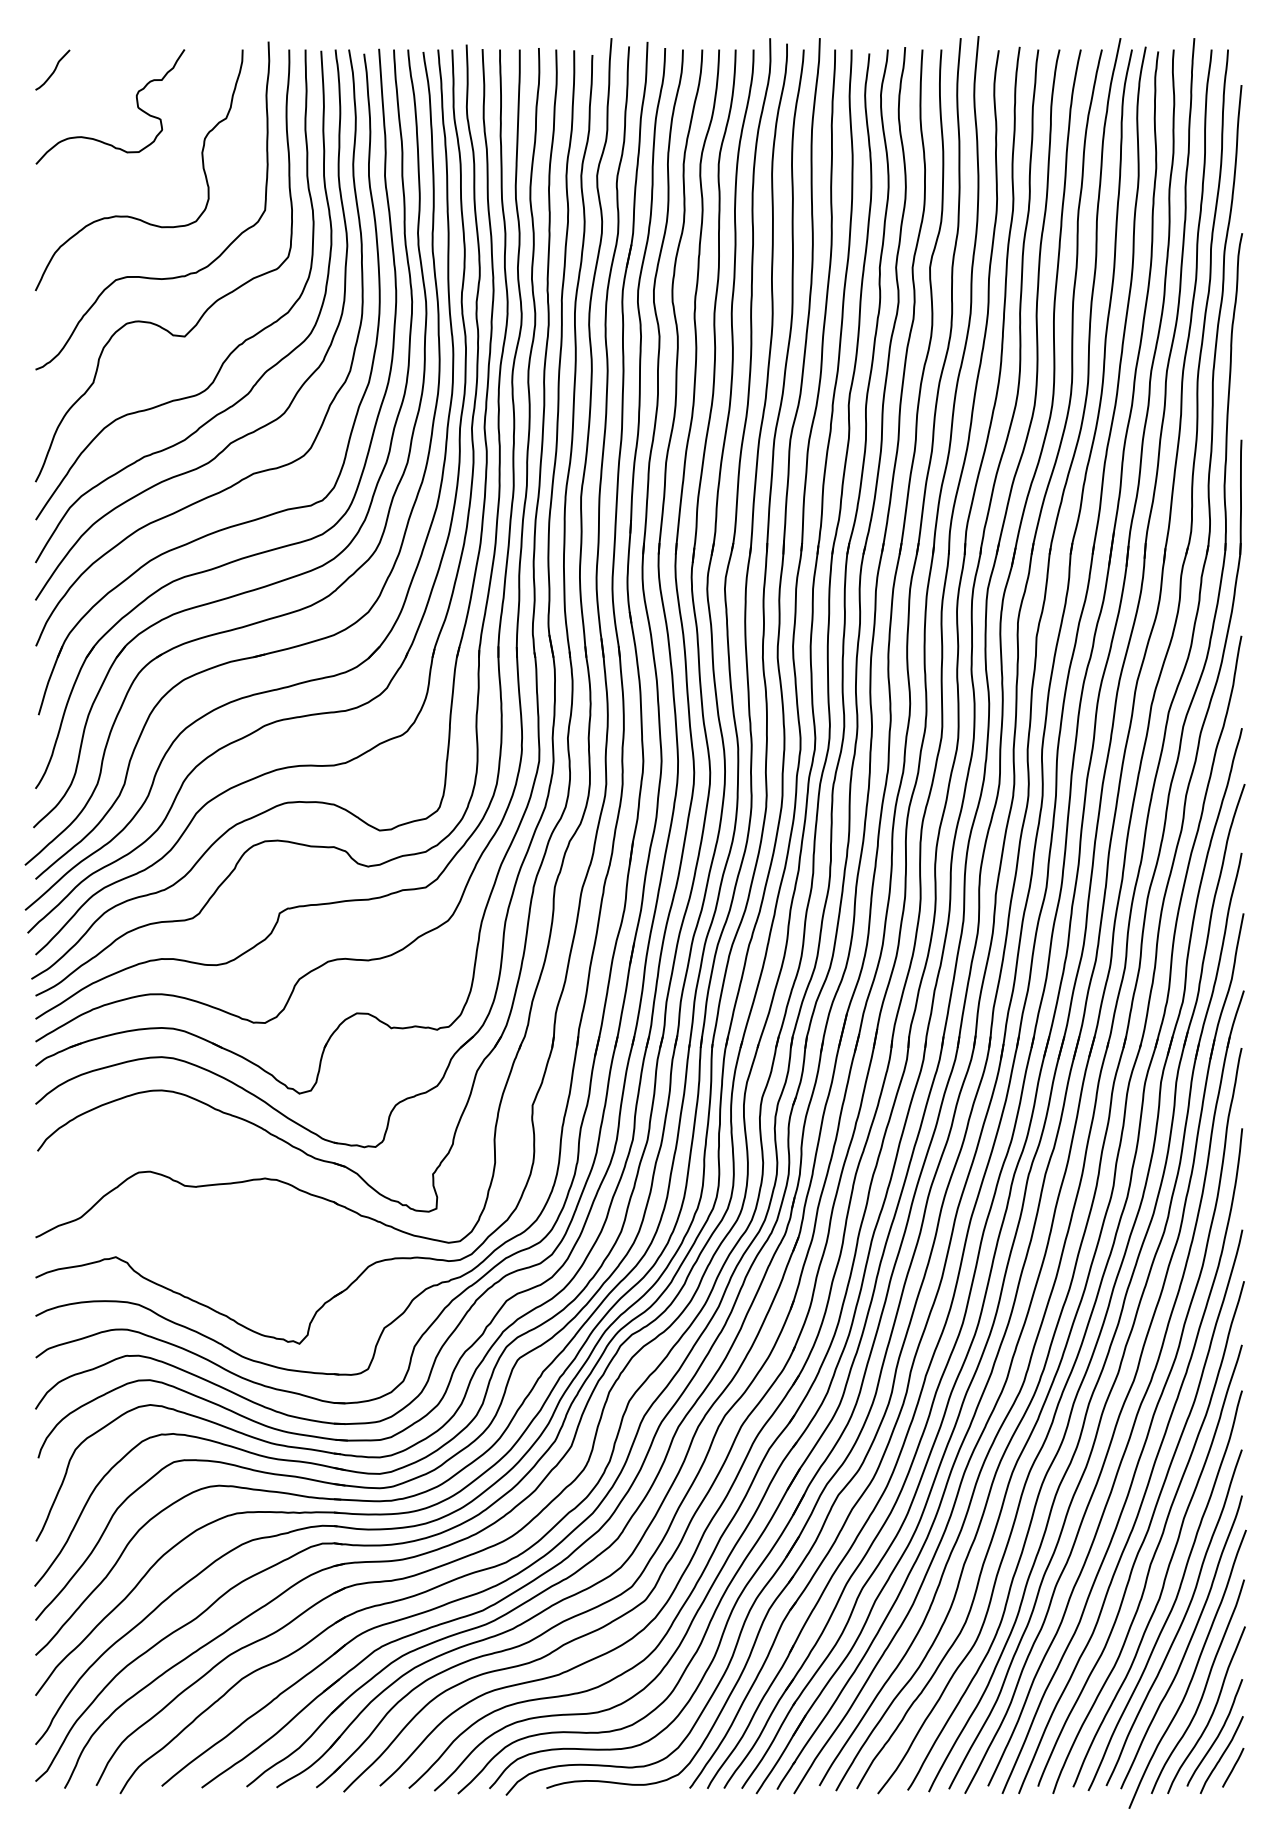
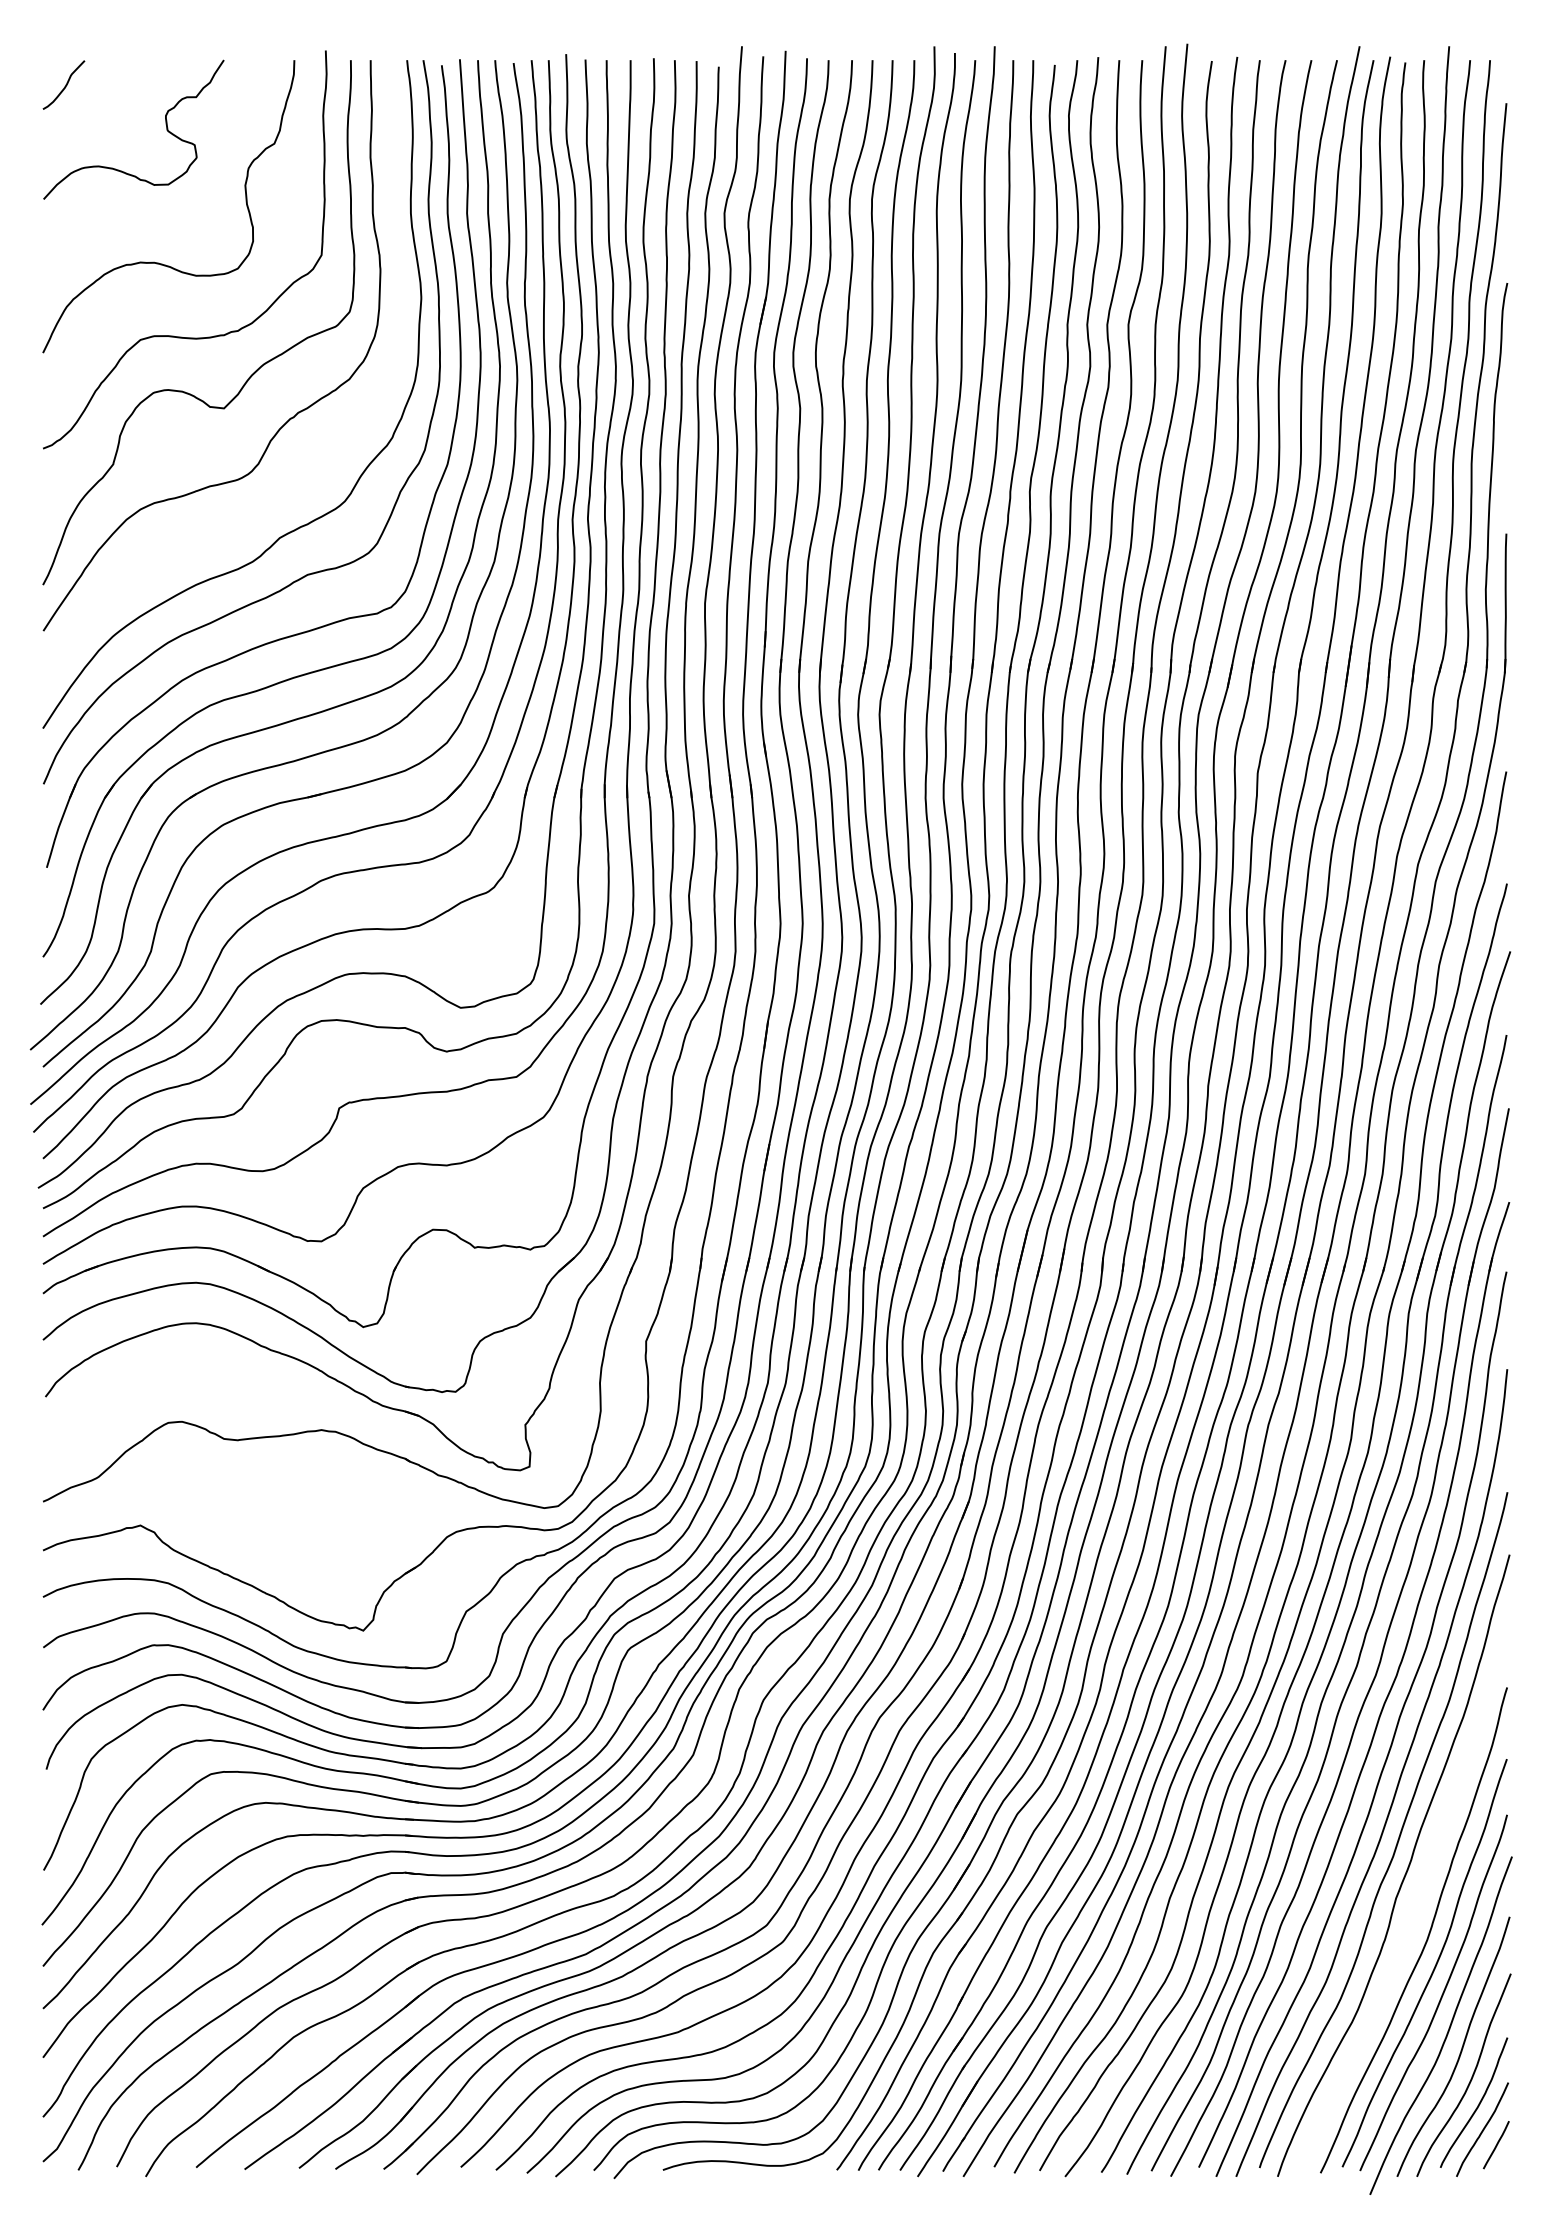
curve: (260, 377) -> (315, 457), removed
curve: (1167, 1567) -> (1416, 1902), removed

